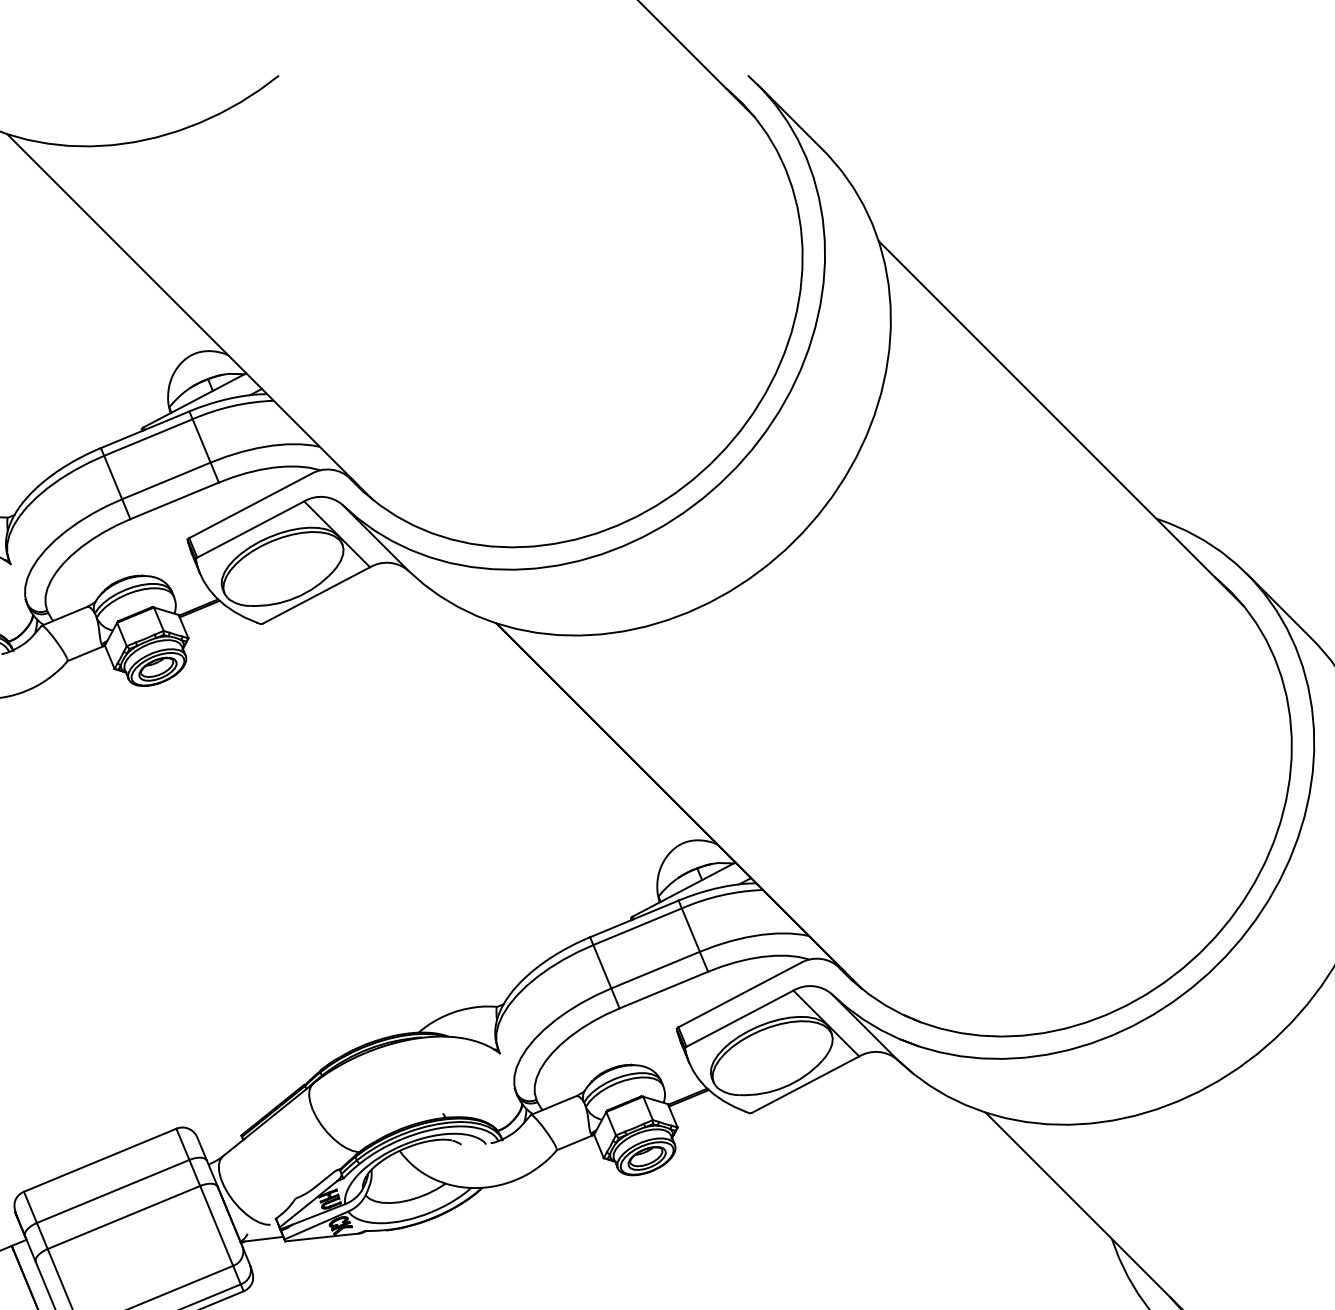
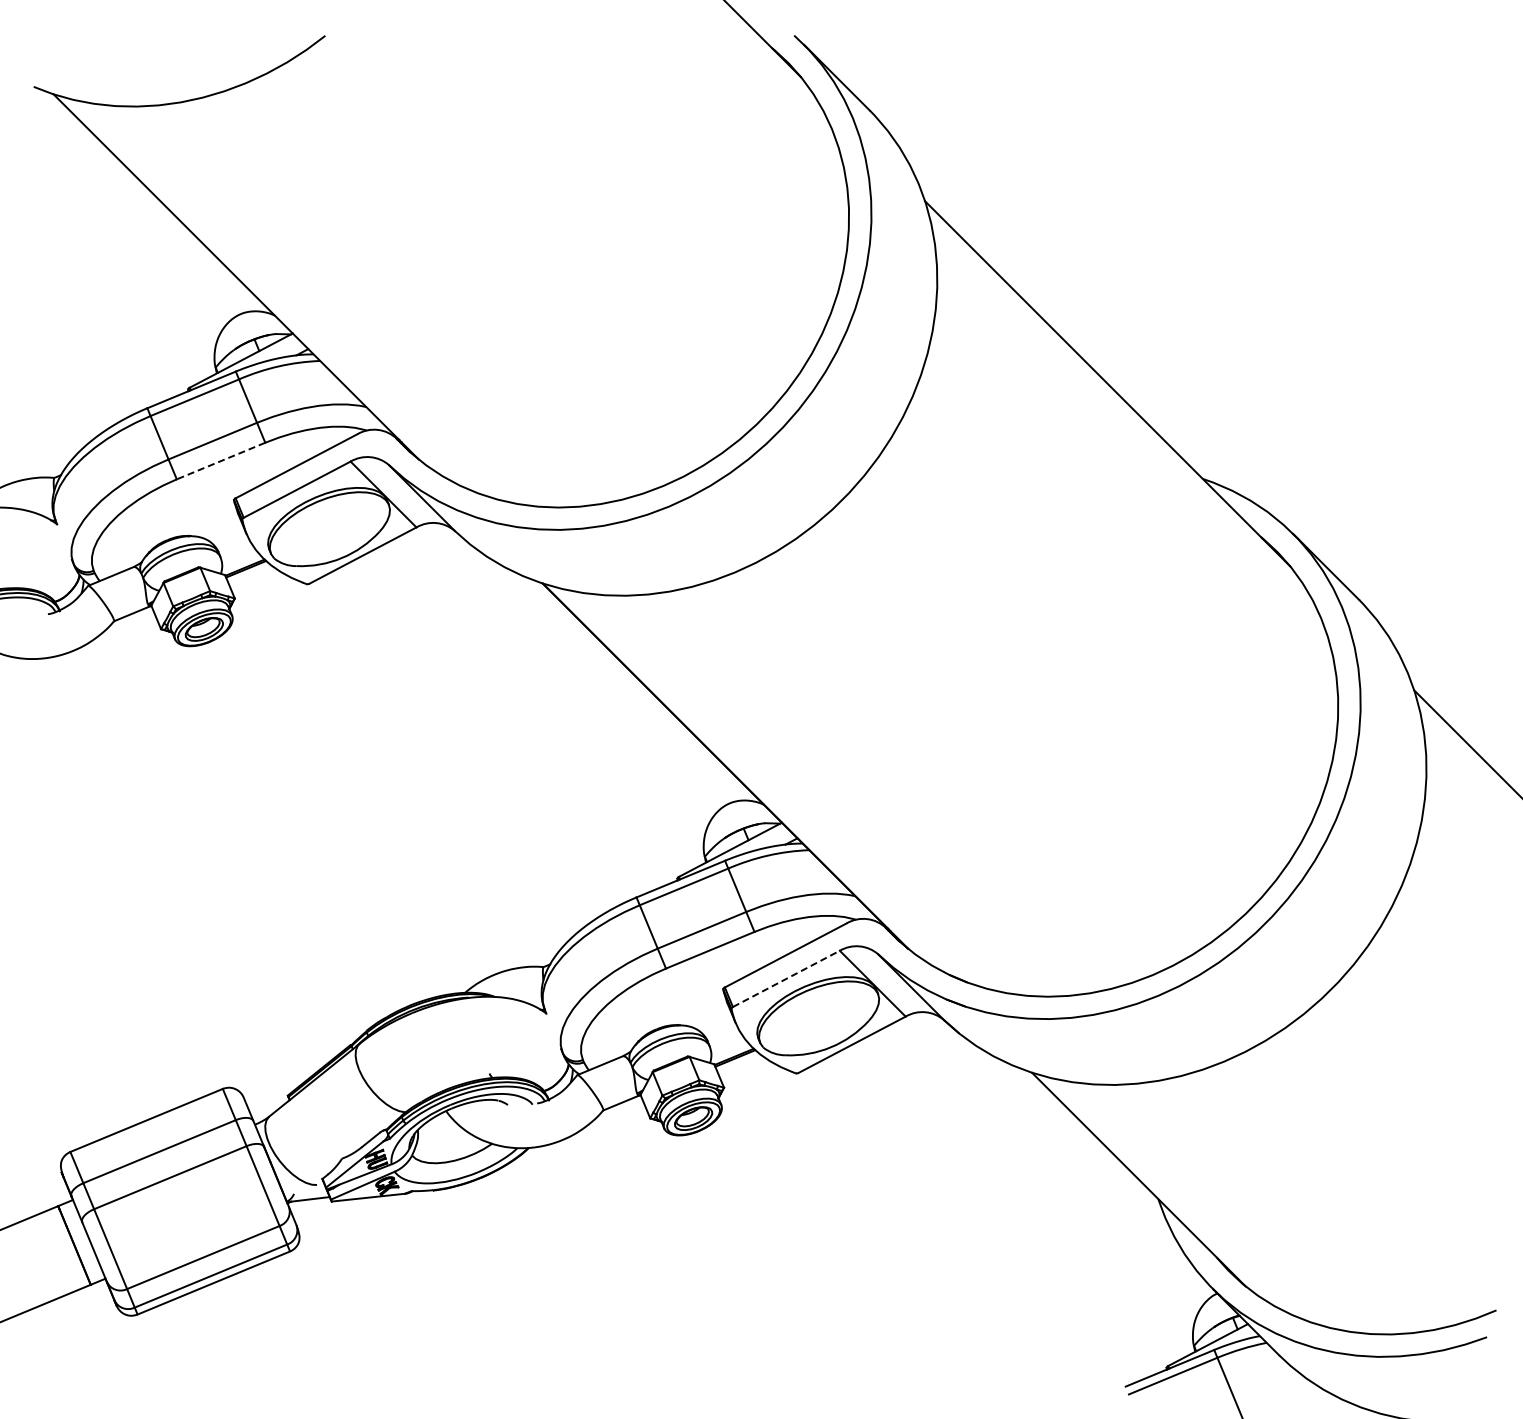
line: (175, 501) -> (221, 461), solid -> dashed
line: (740, 1018) -> (786, 978), solid -> dashed

